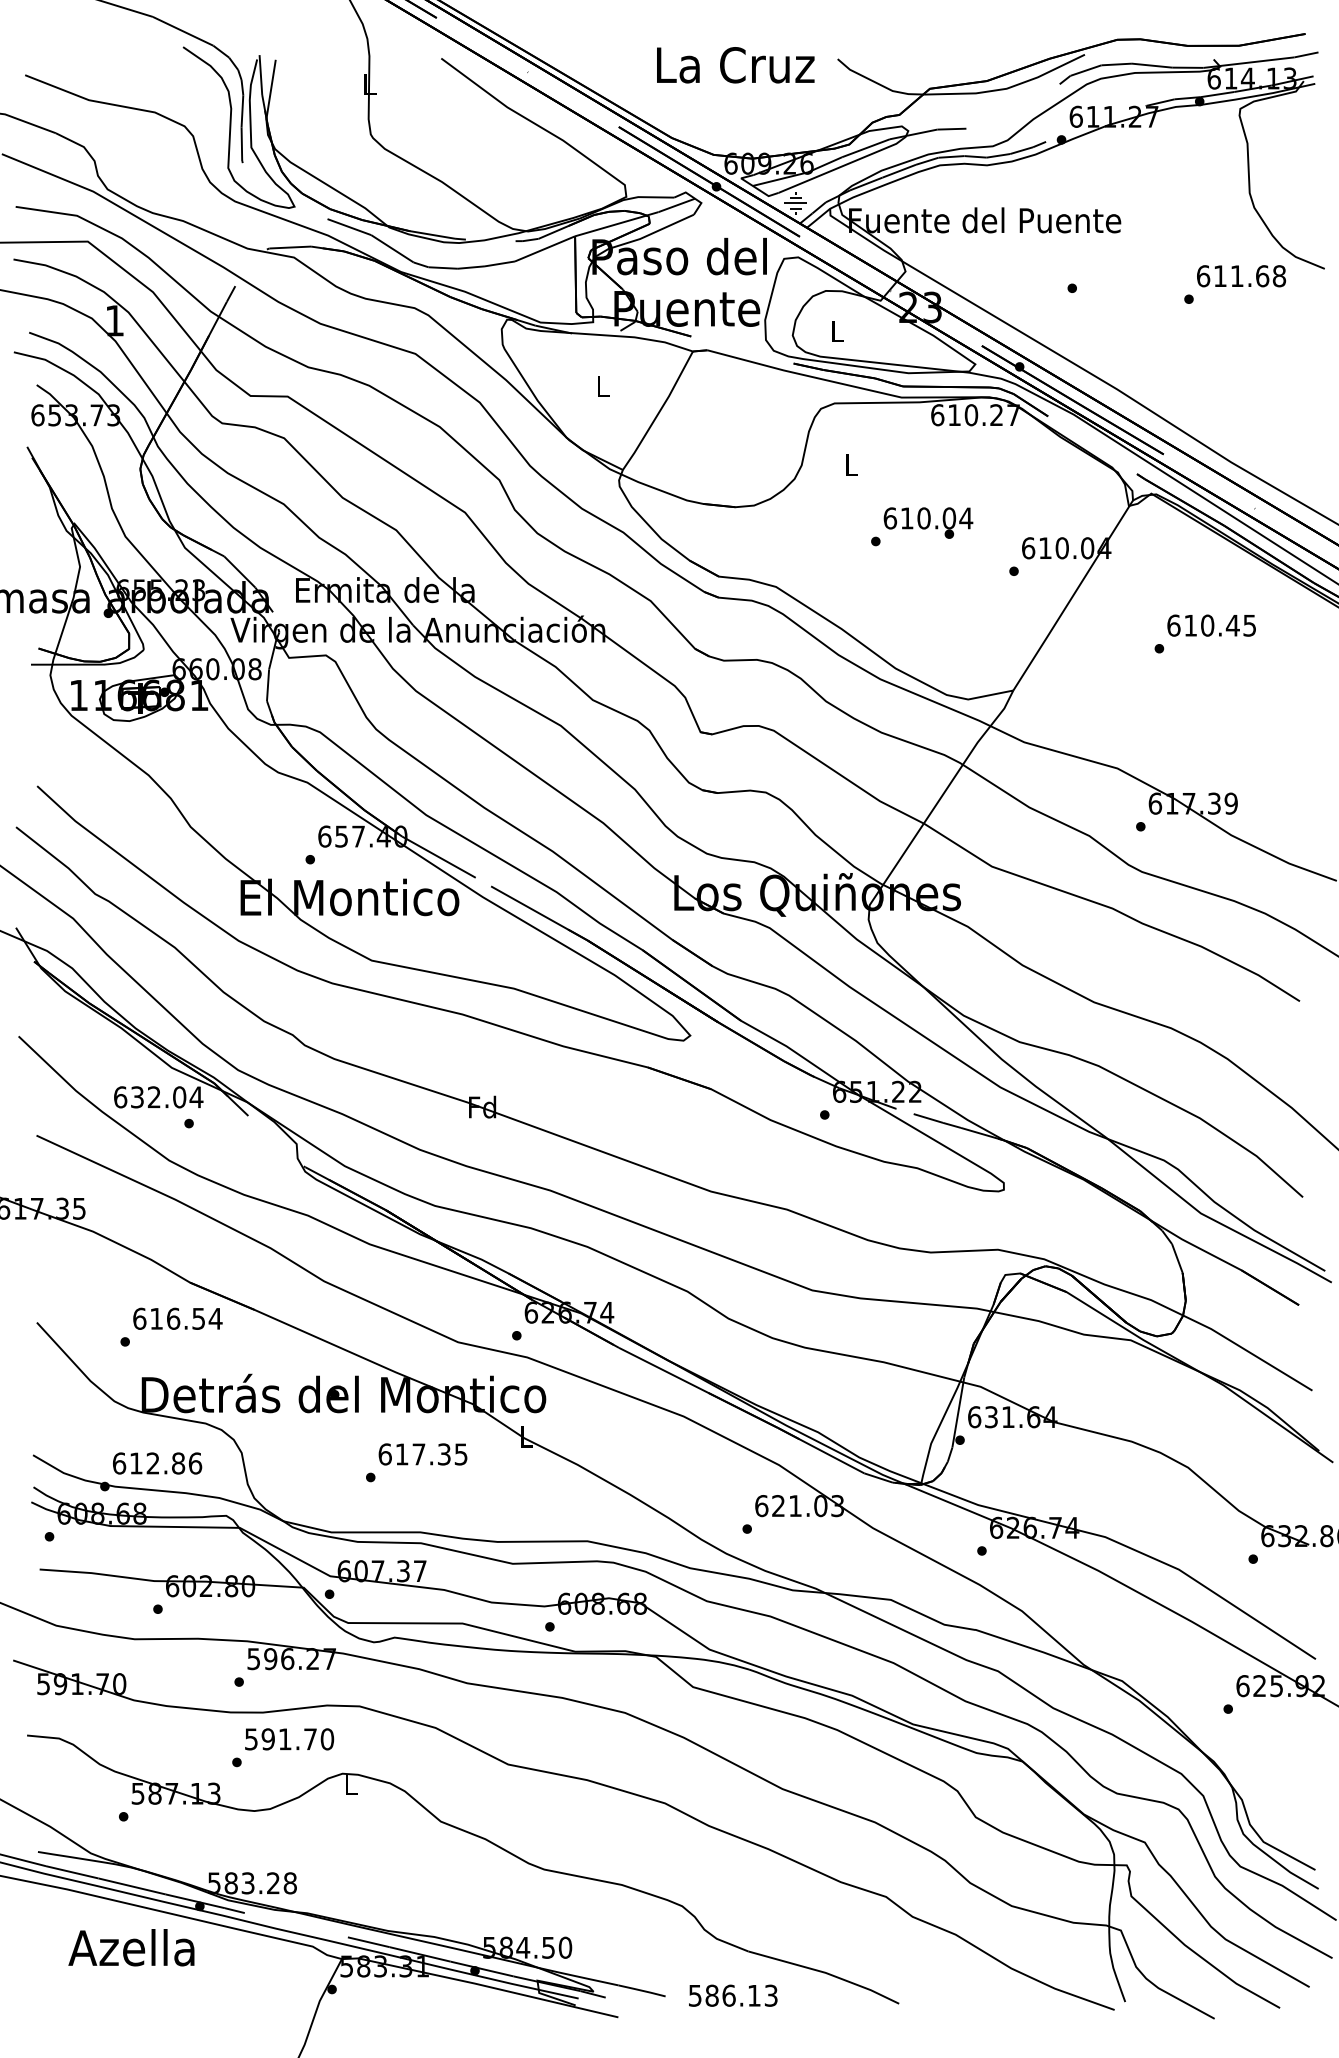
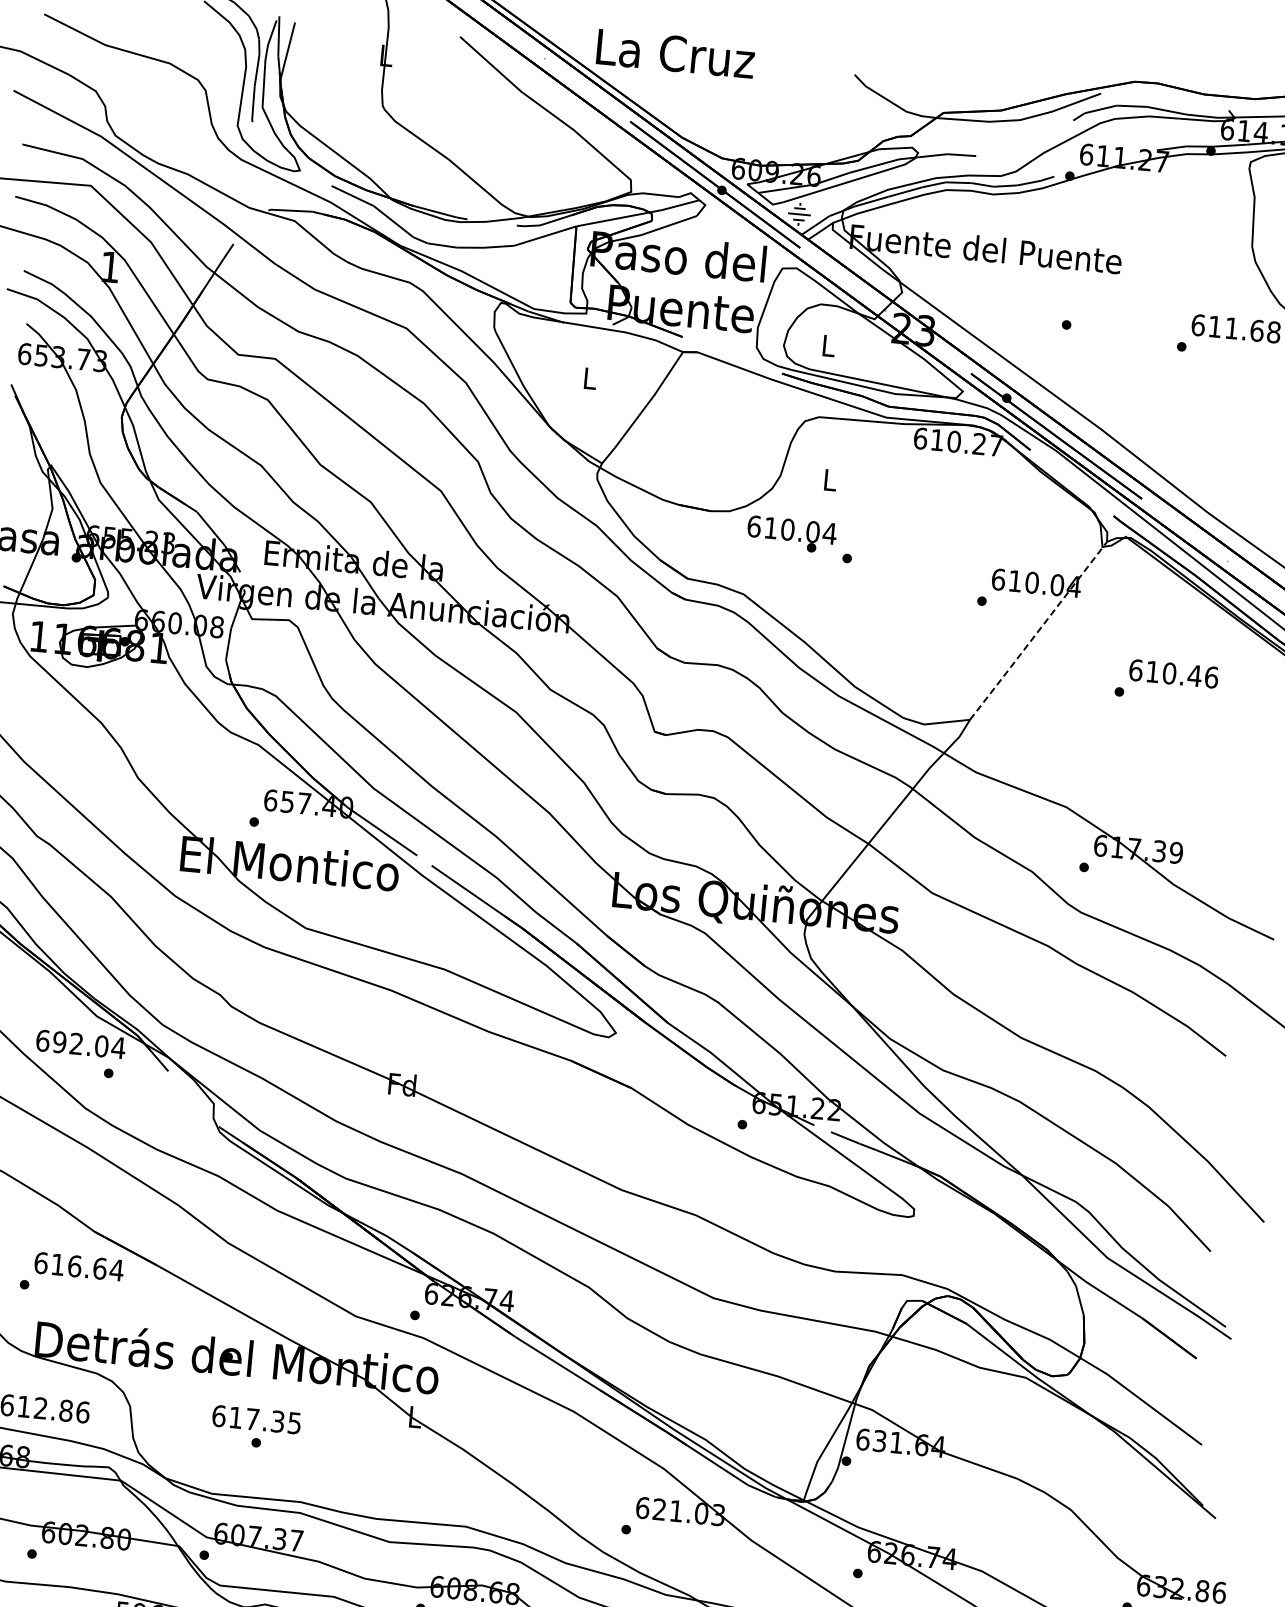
text: (735, 65) -> (675, 54), moved
text: (928, 522) -> (791, 534), moved
line: (1073, 595) -> (1038, 630), solid -> dashed
text: (1249, 625) -> (1211, 677), 610.45 -> 610.46
text: (136, 1097) -> (58, 1042), 632.04 -> 692.04
text: (198, 1318) -> (99, 1268), 616.54 -> 616.64
text: (422, 1454) -> (256, 1419), moved

